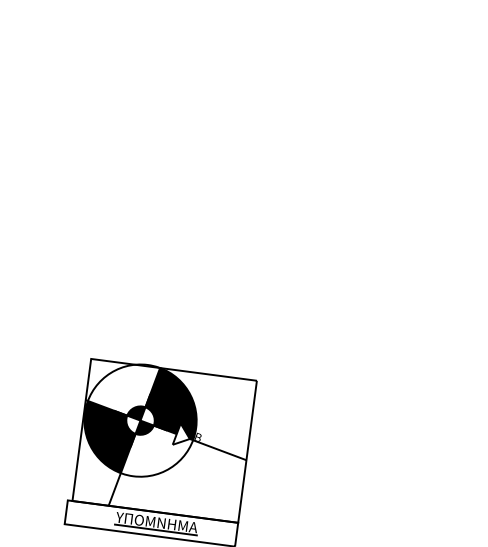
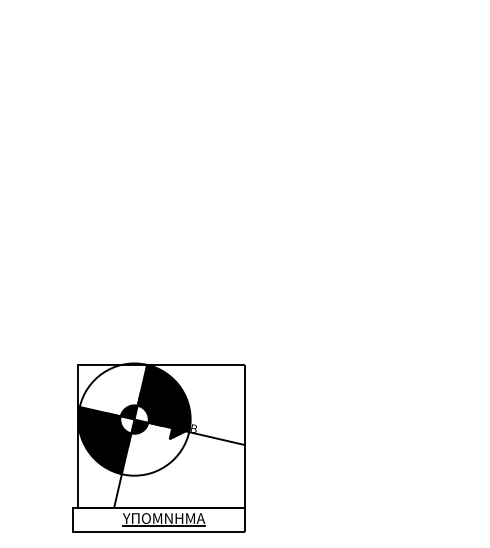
fill: (181, 435) -> (177, 428), added

